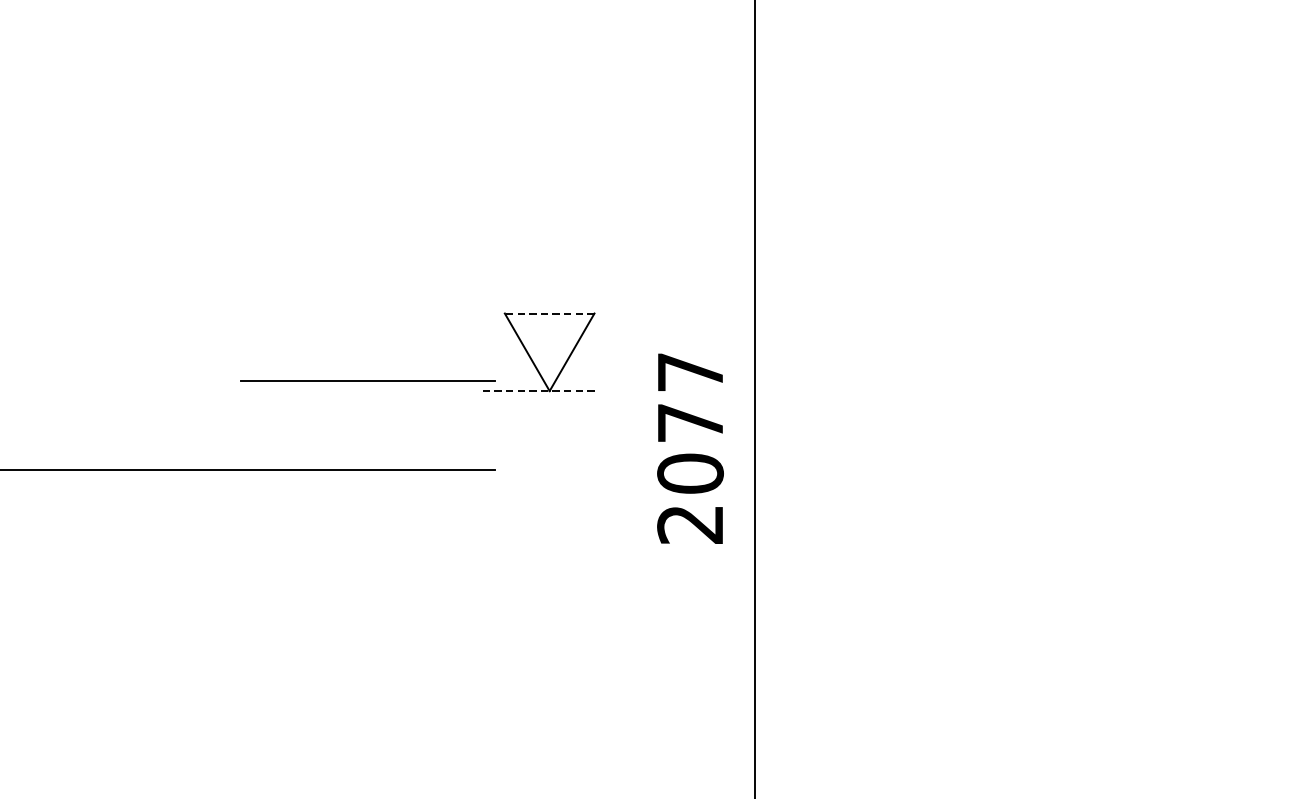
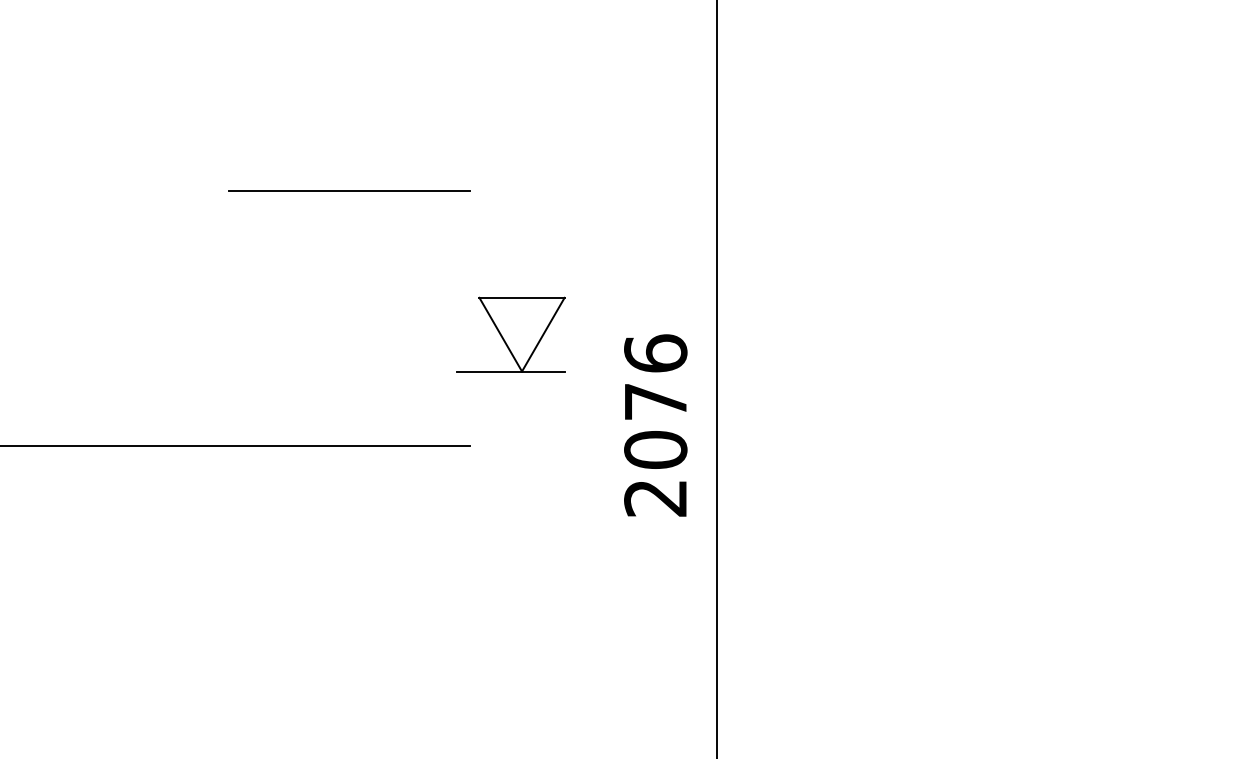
line: (550, 313) -> (522, 297), dashed -> solid
text: (690, 372) -> (655, 353), 2077 -> 2076
line: (367, 379) -> (349, 190), moved
line: (537, 391) -> (510, 371), dashed -> solid

